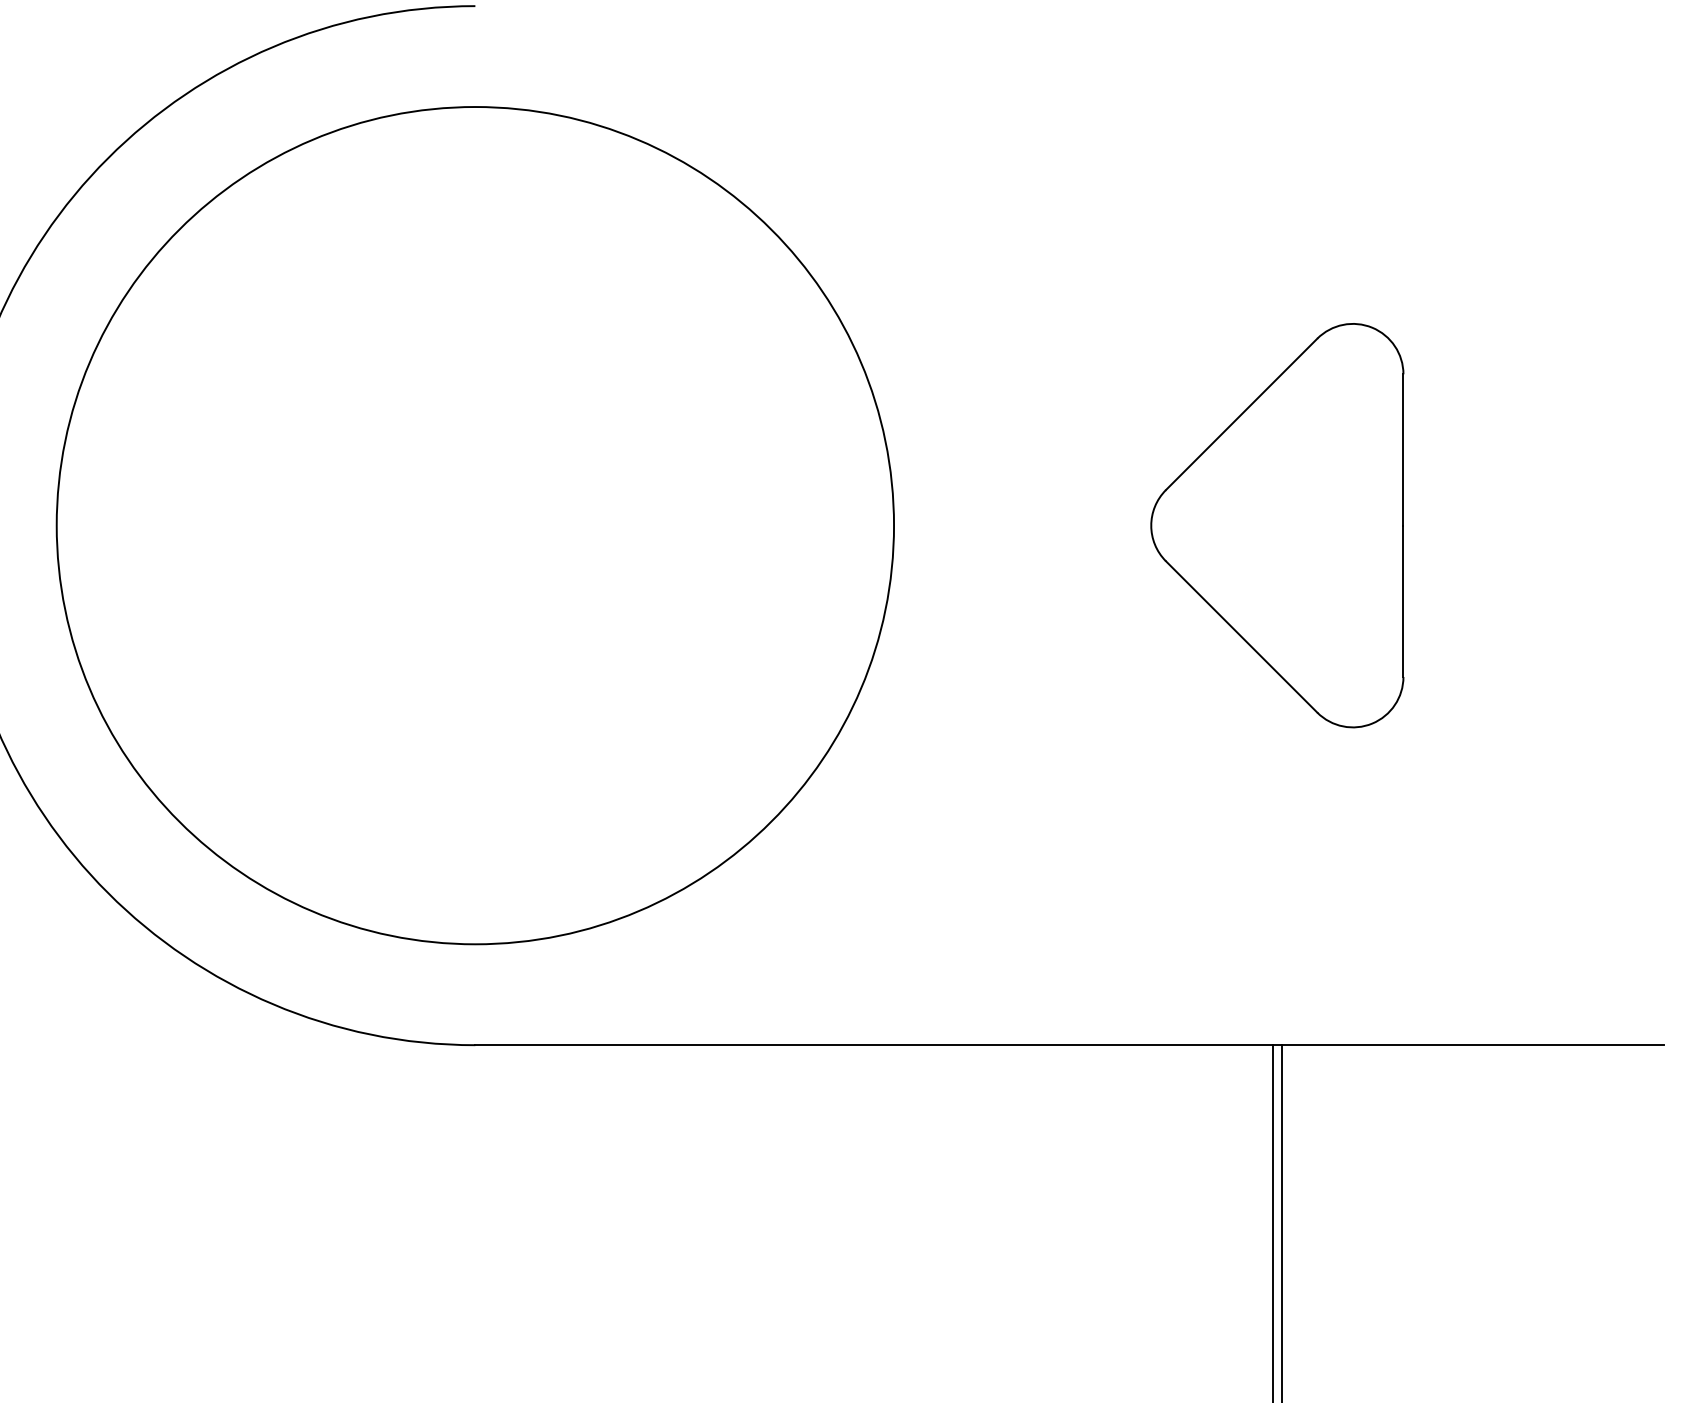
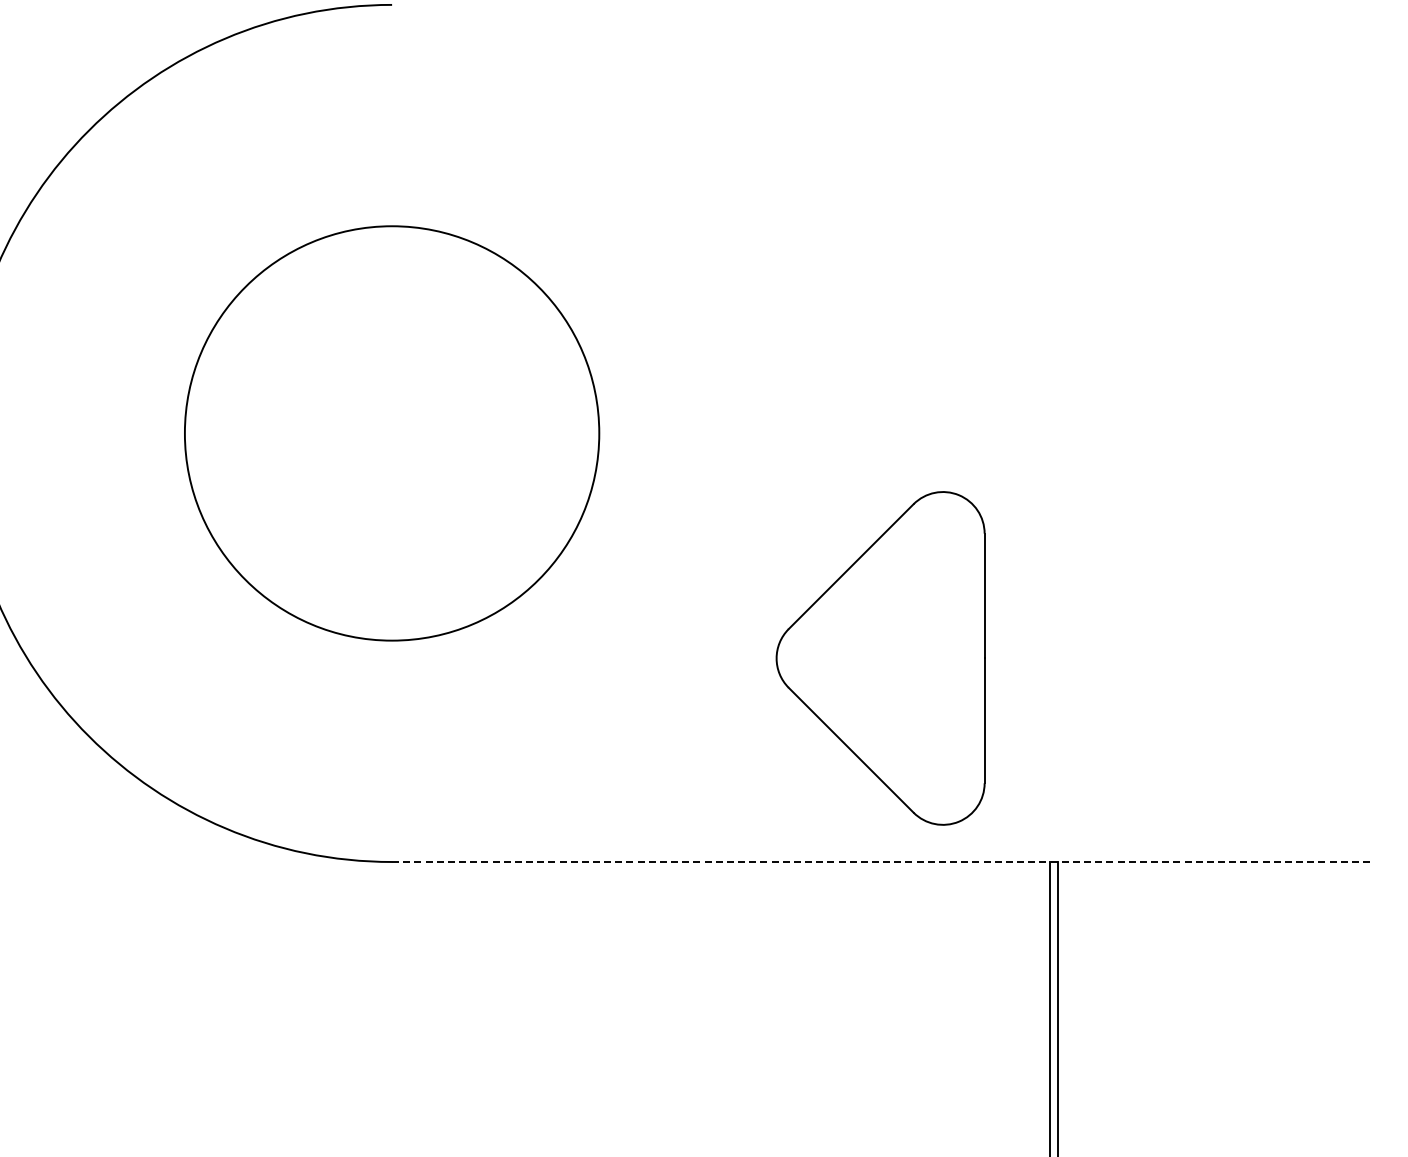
circle: (474, 525) -> (391, 433), size x0.6
part: (1277, 525) -> (880, 658), moved
line: (1071, 1044) -> (883, 861), solid -> dashed

